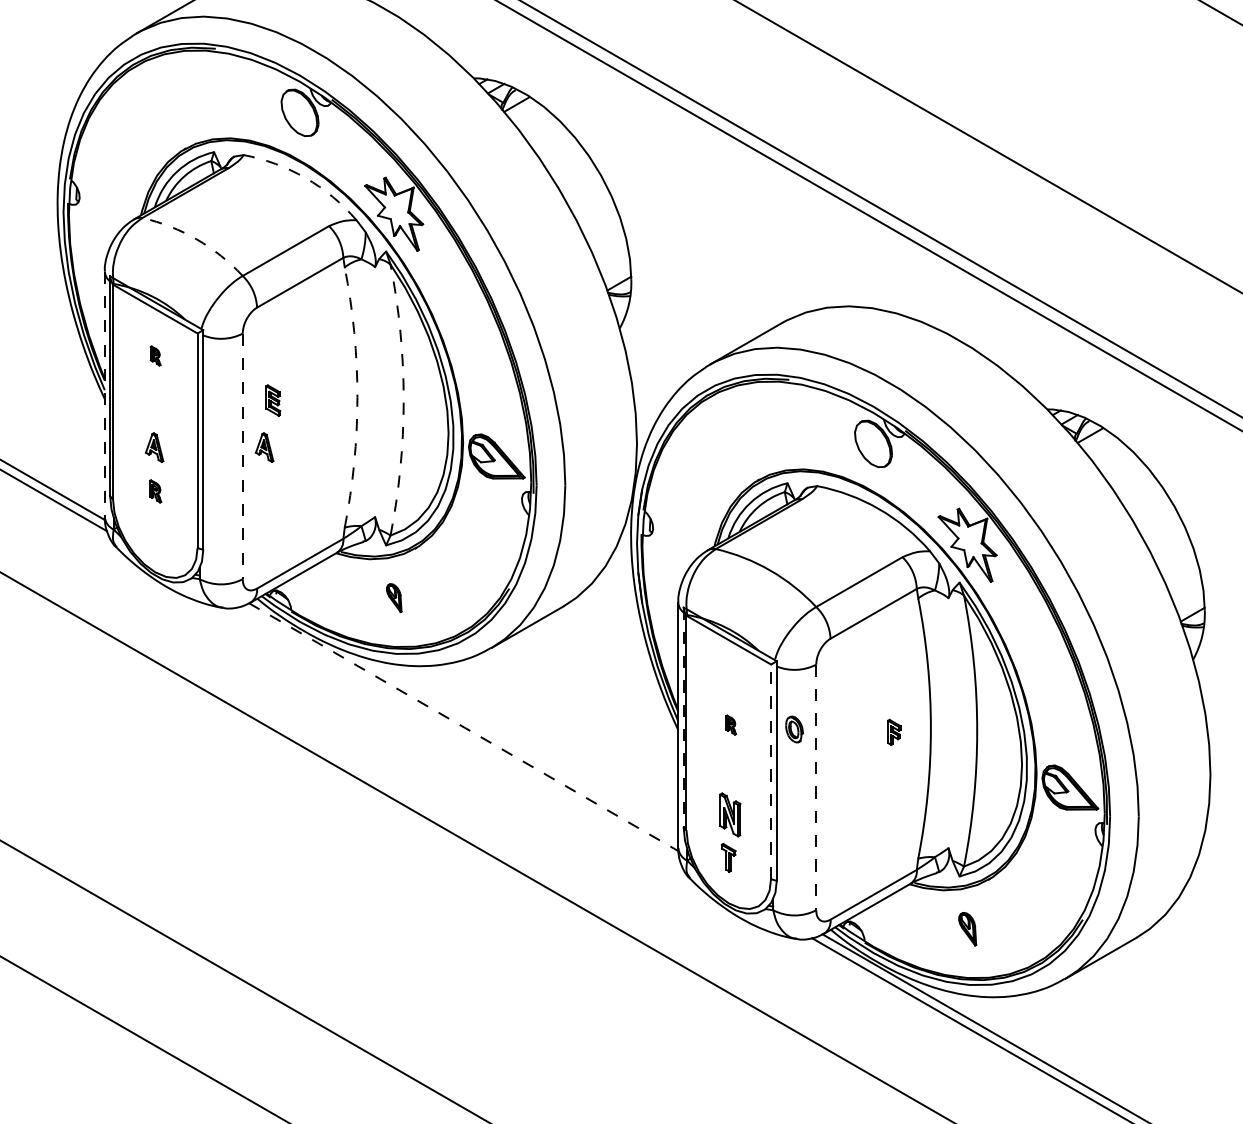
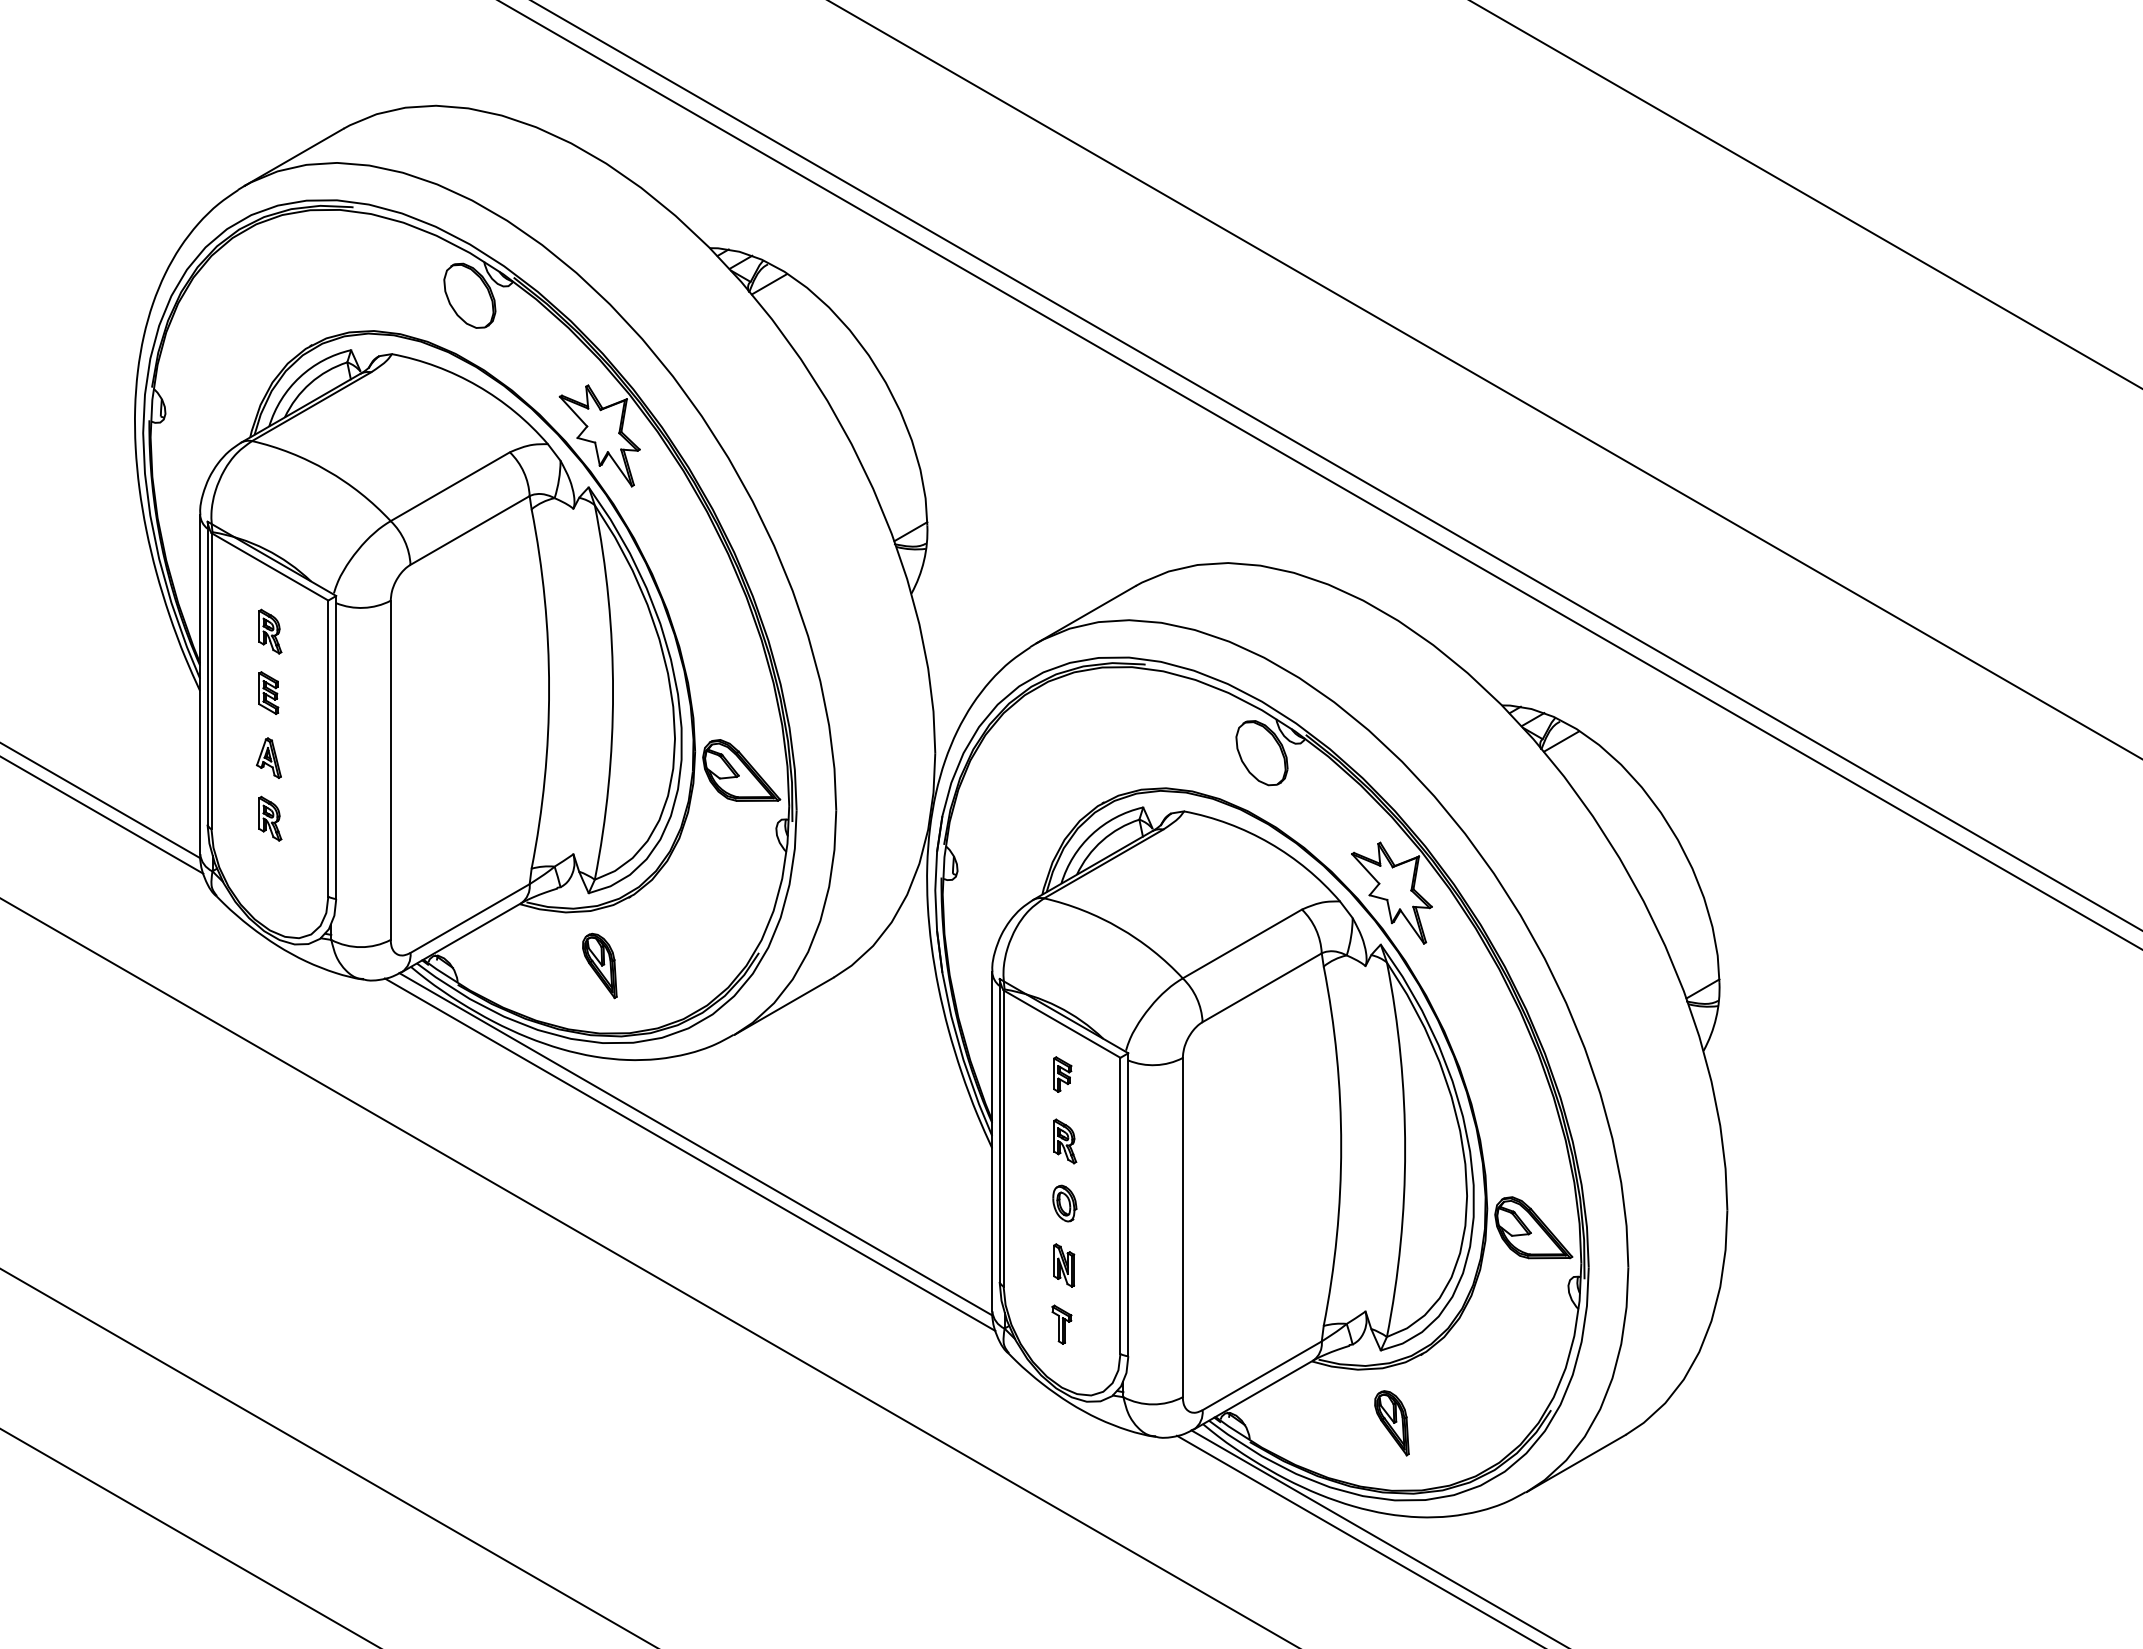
arc: (305, 177) -> (477, 385), dashed -> solid
arc: (196, 239) -> (327, 470), dashed -> solid
part: (155, 355) -> (270, 631), size x1.67
line: (105, 394) -> (200, 684), dashed -> solid
arc: (357, 397) -> (549, 689), dashed -> solid
part: (273, 400) -> (268, 692), moved
arc: (404, 400) -> (613, 692), dashed -> solid
part: (264, 447) -> (420, 757), removed
line: (242, 456) -> (390, 770), dashed -> solid
part: (155, 491) -> (270, 818), size x1.43
part: (393, 597) -> (599, 965), size x1.67
line: (683, 717) -> (999, 1130), dashed -> solid
part: (731, 725) -> (1065, 1141), size x1.67
line: (464, 727) -> (696, 1144), dashed -> solid
part: (794, 729) -> (1064, 1203), moved
part: (894, 732) -> (1062, 1074), moved
line: (459, 734) -> (689, 1154), added
line: (771, 771) -> (1120, 1205), dashed -> solid
line: (816, 787) -> (1182, 1227), dashed -> solid
part: (730, 814) -> (1064, 1265), size x0.71
part: (967, 929) -> (1391, 1423), size x1.43

